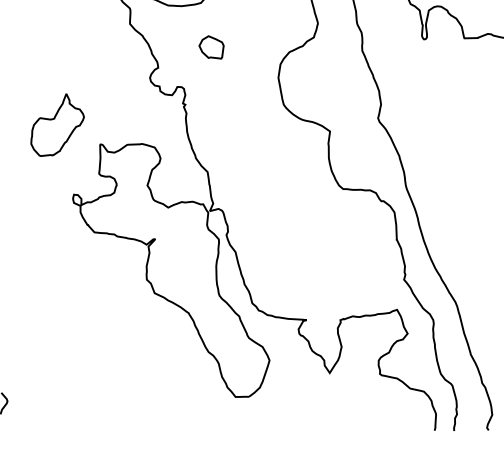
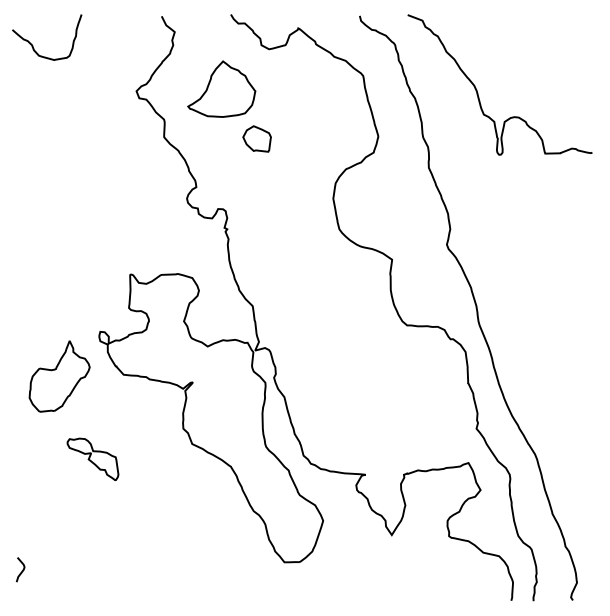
part: (211, 47) -> (256, 138), moved
part: (57, 125) -> (59, 376), moved
part: (67, 305) -> (92, 458), added

